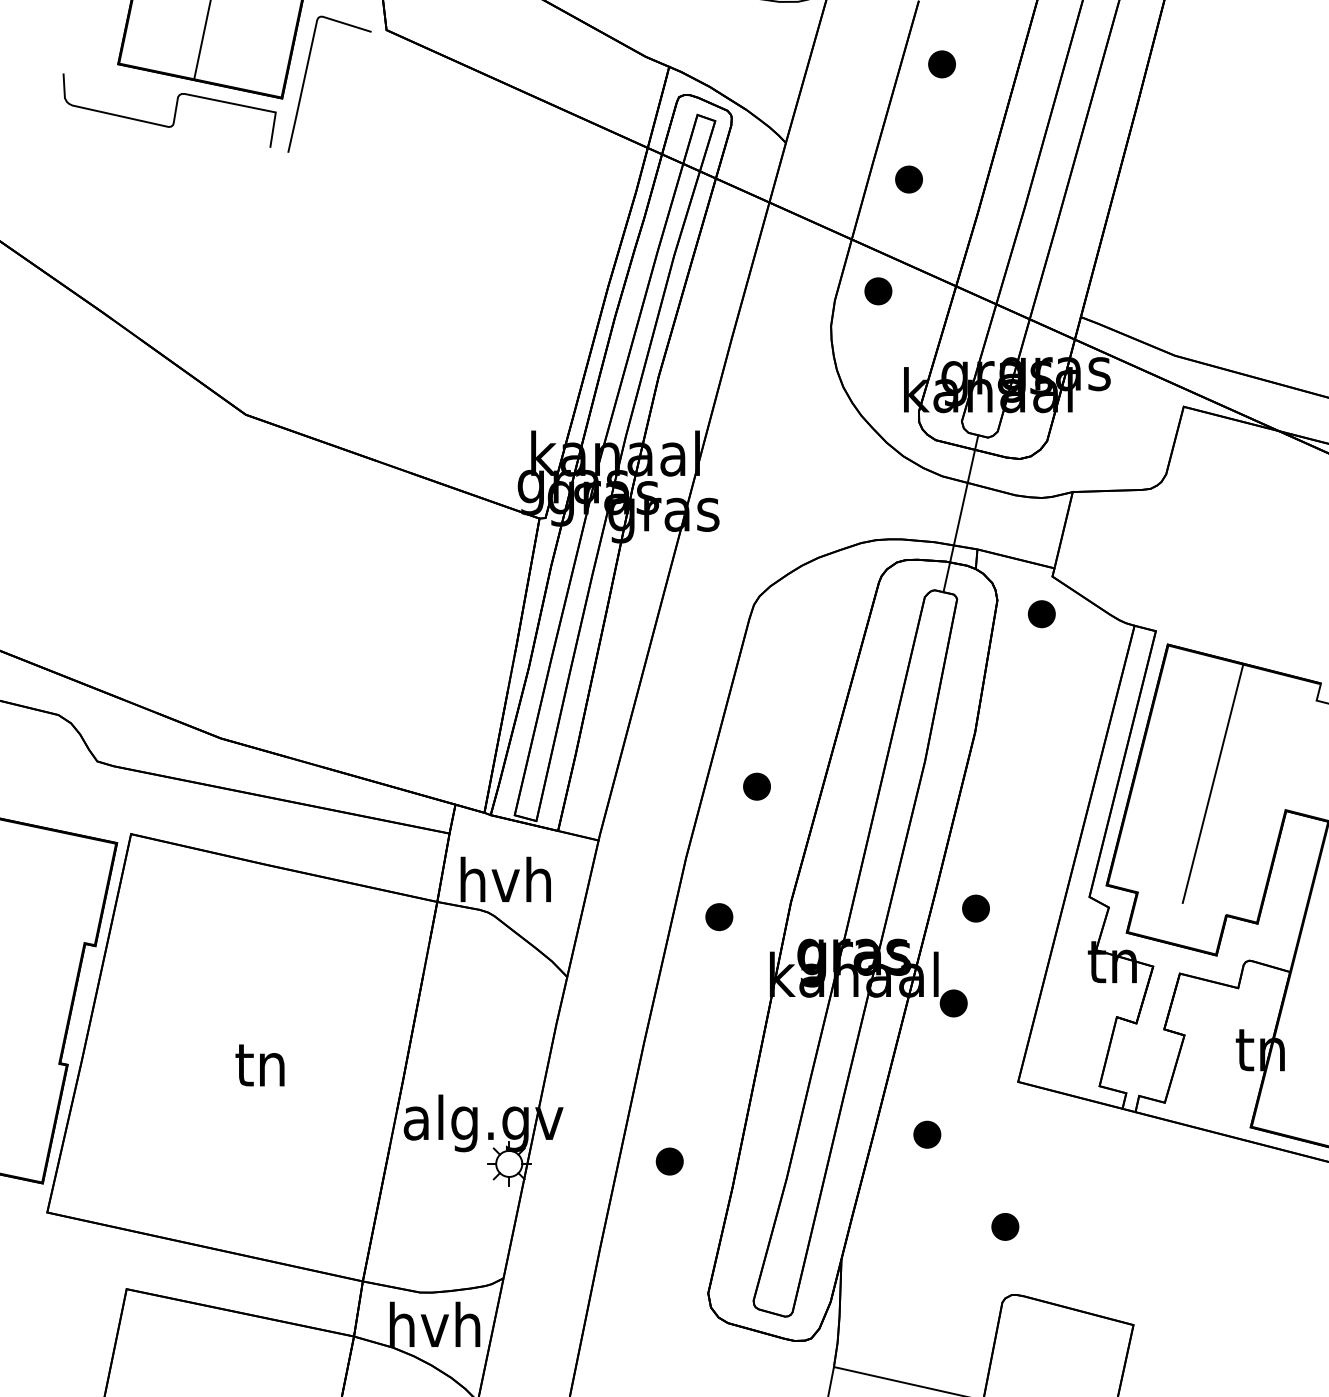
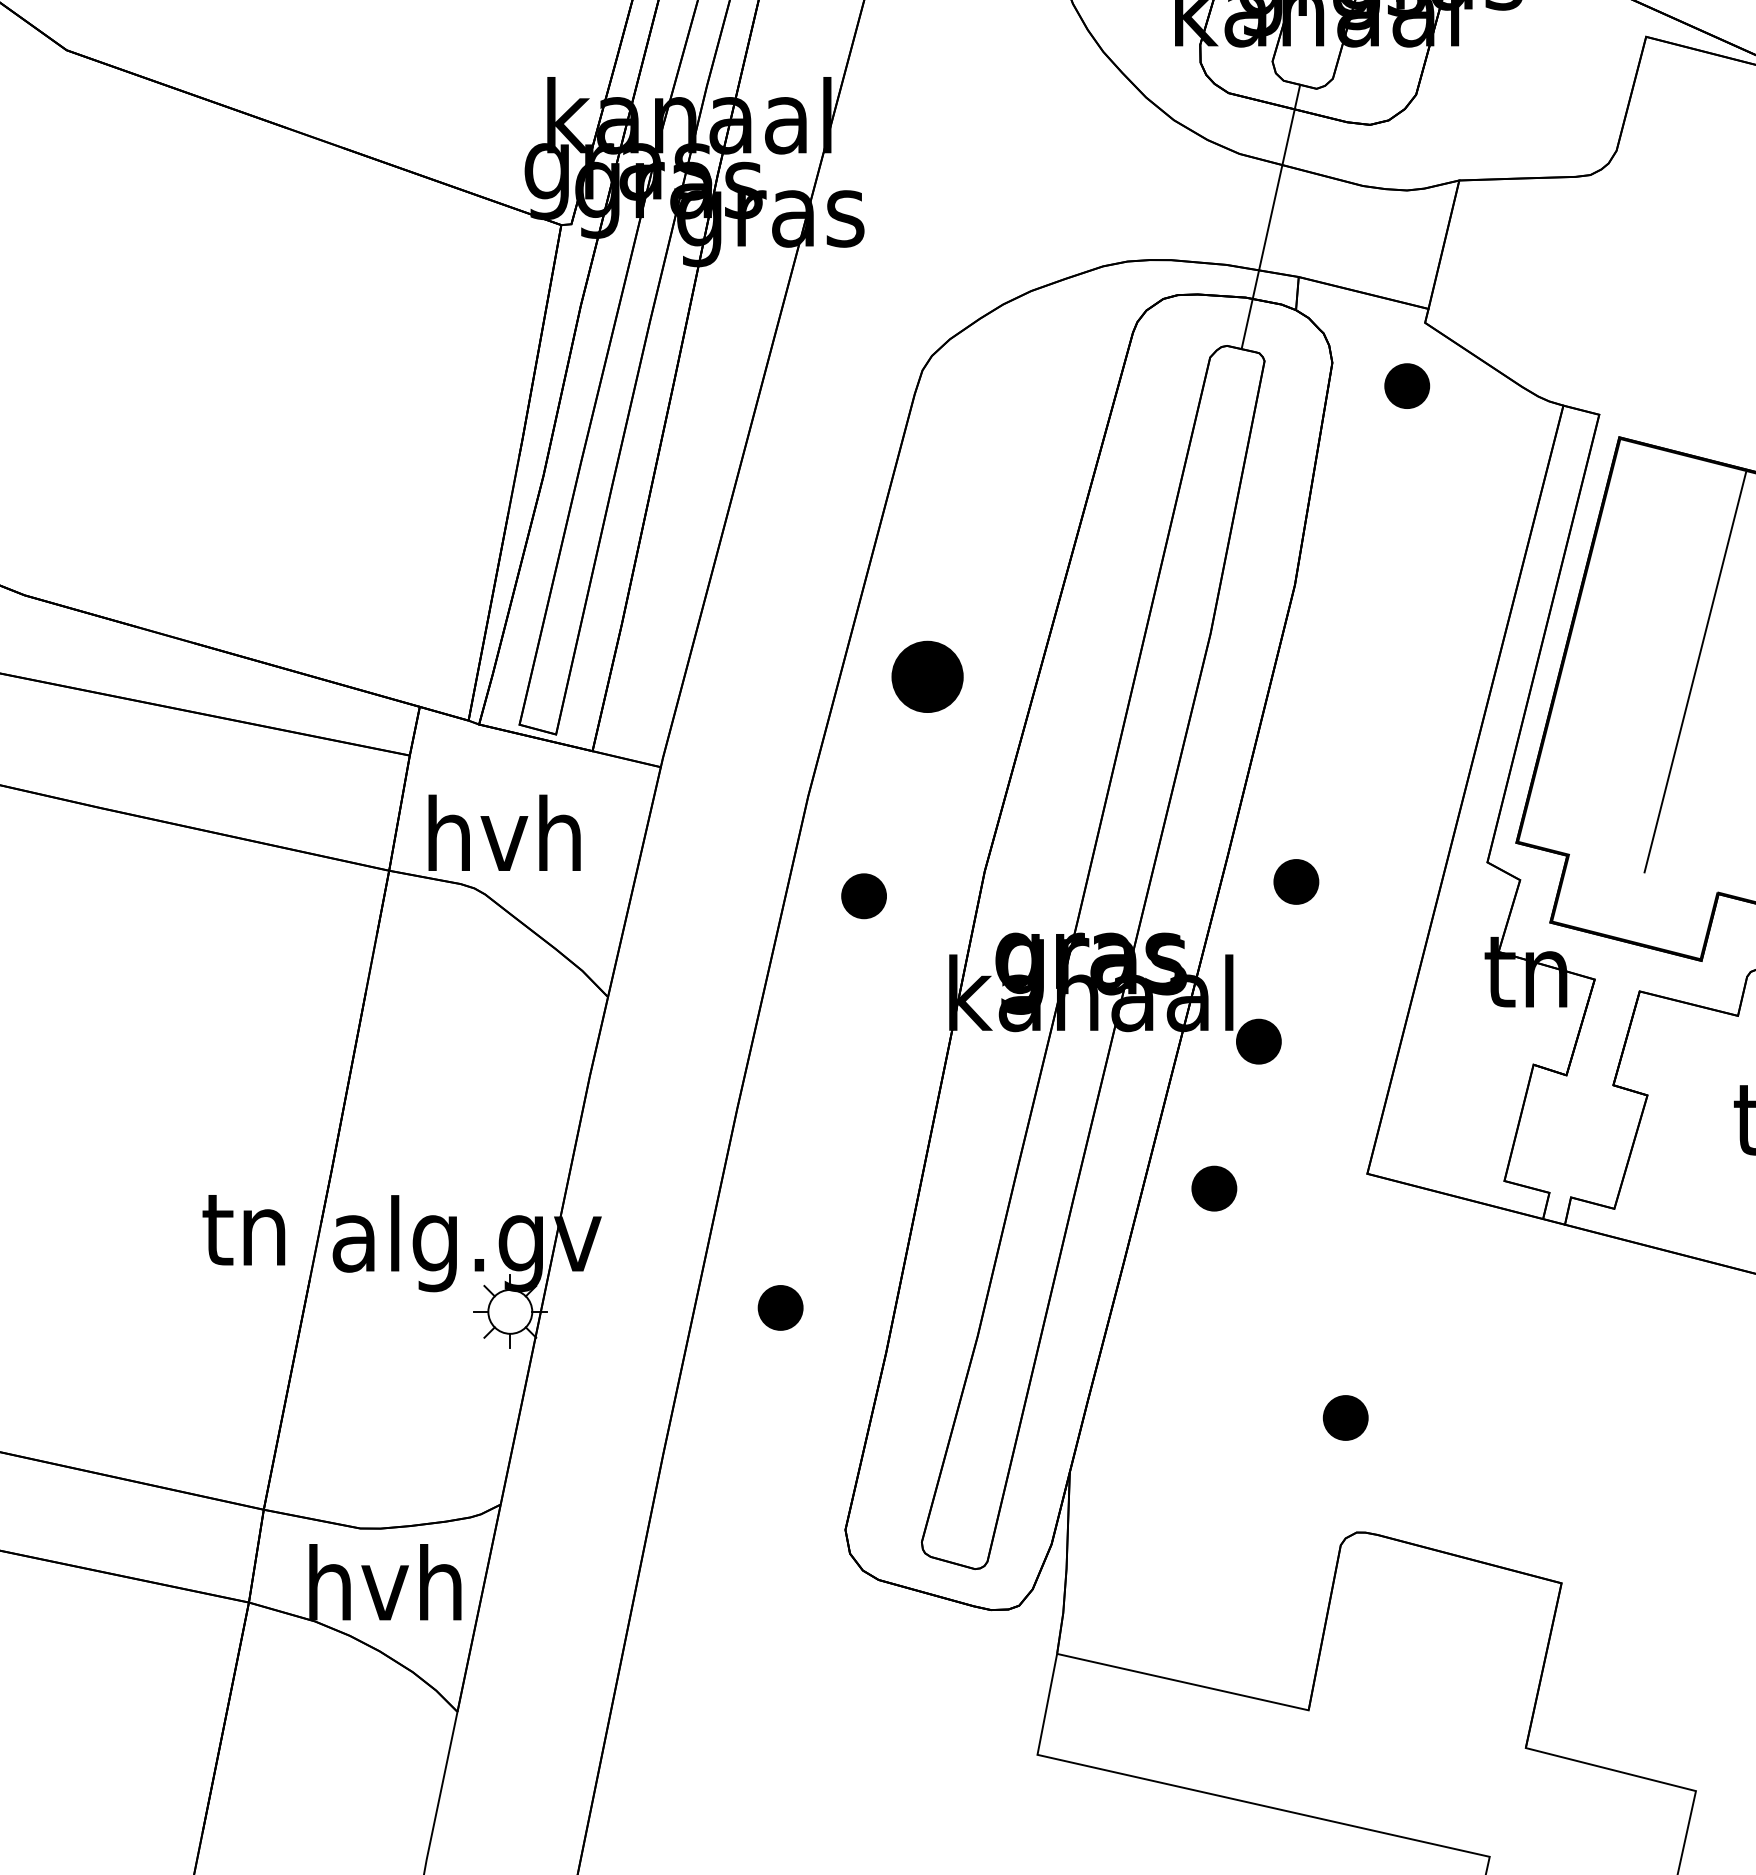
part: (756, 786) -> (926, 676), size x1.6
text: (259, 1065) -> (242, 1230), moved
part: (927, 1134) -> (1214, 1188), moved

